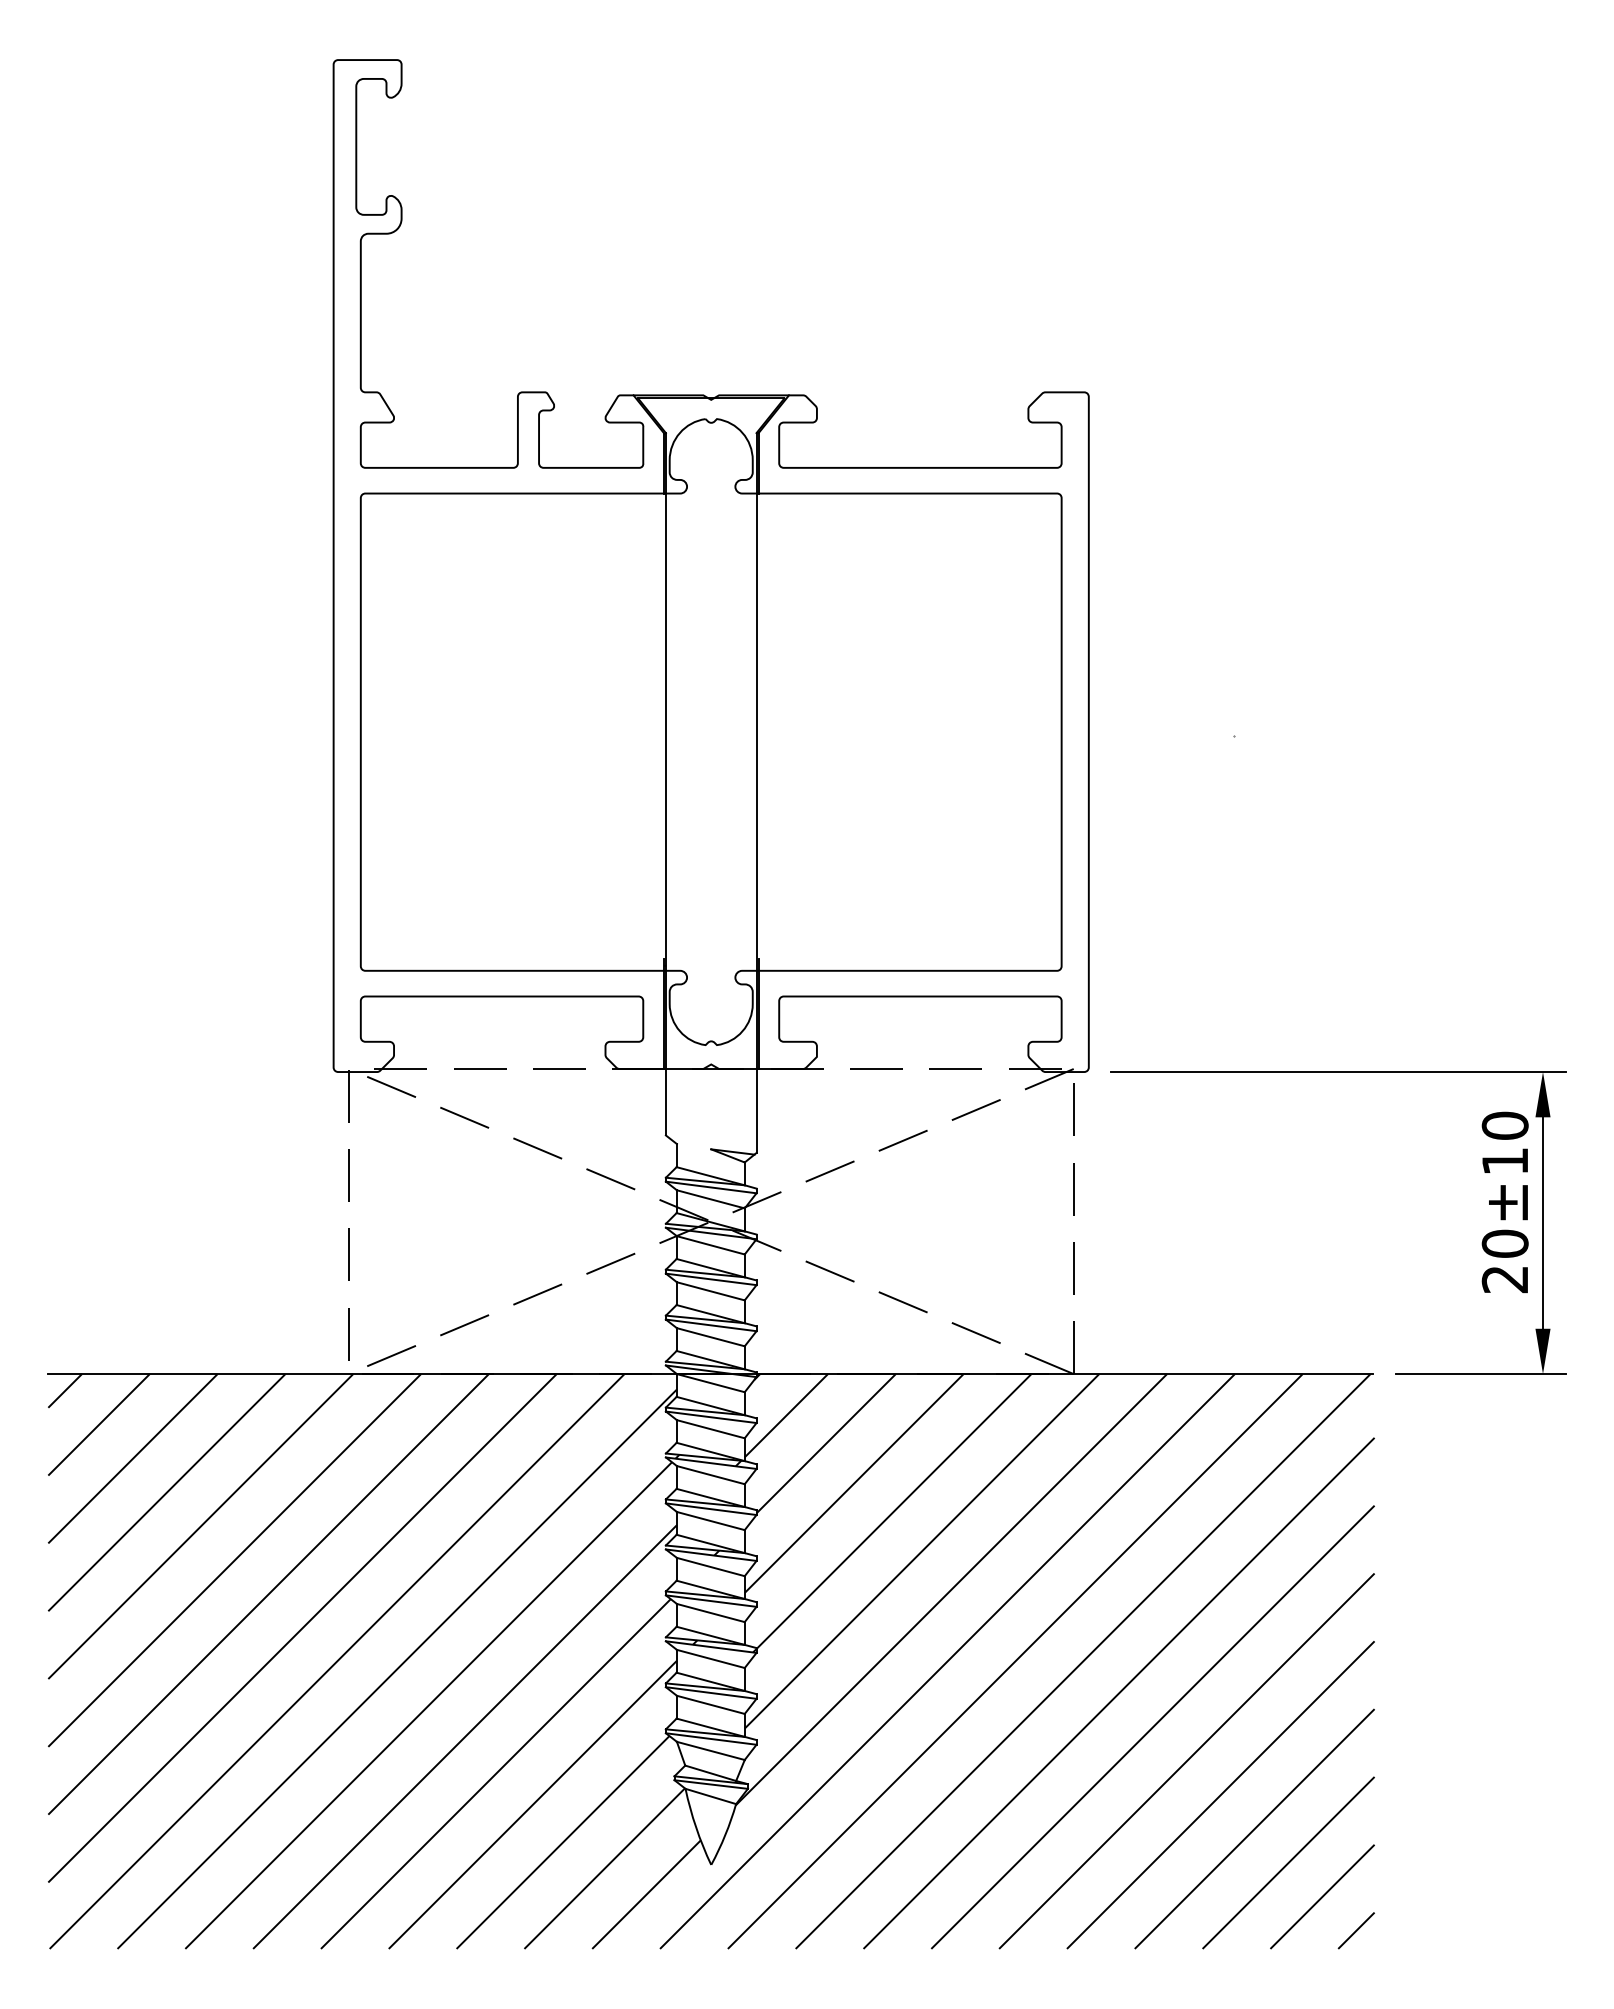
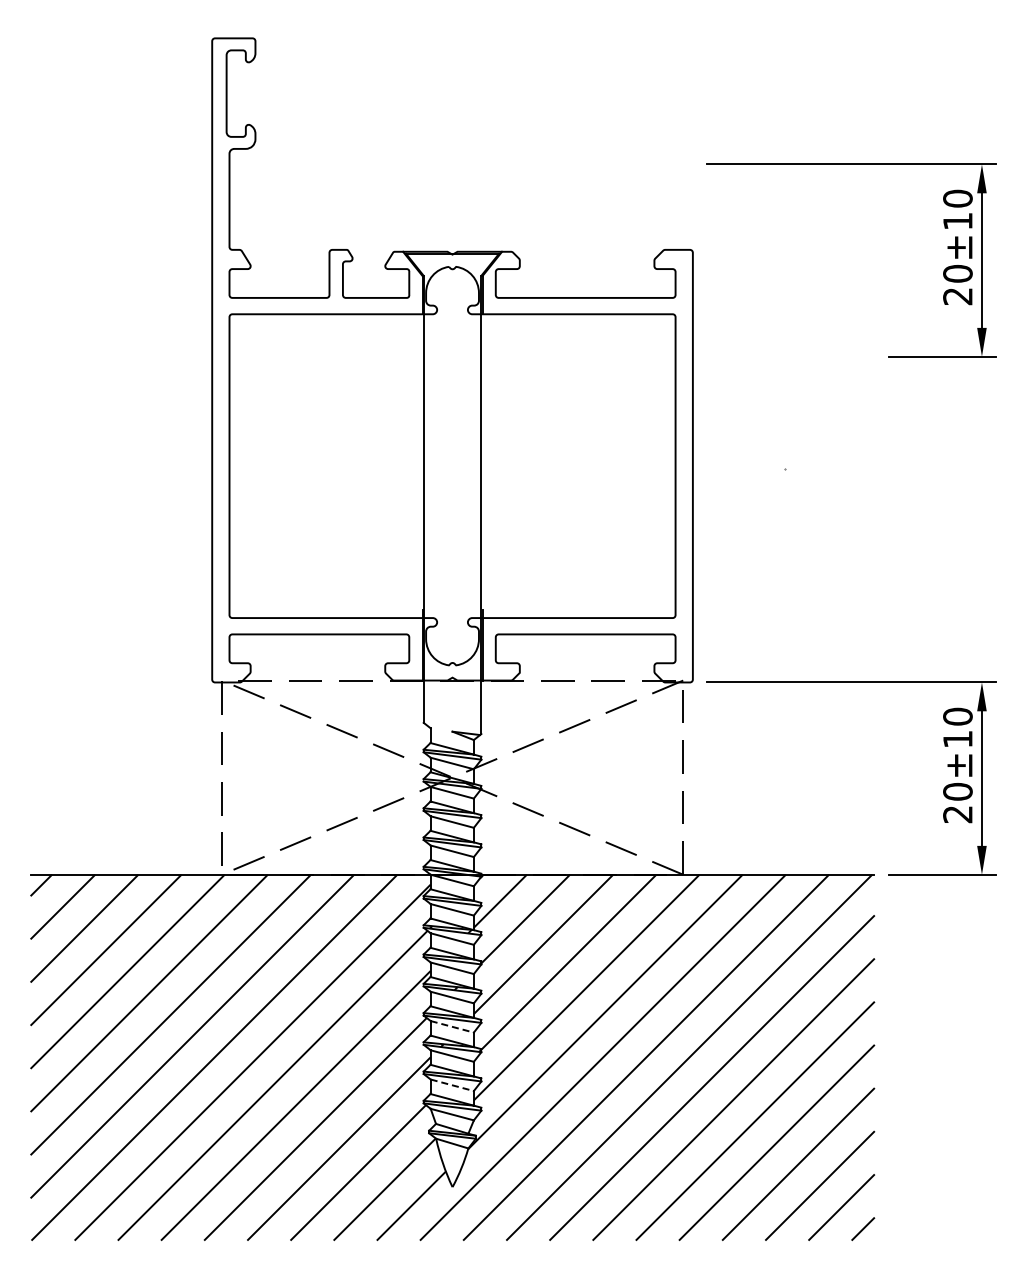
part: (1482, 424) -> (943, 270), added
line: (711, 1612) -> (452, 1026), solid -> dashed
line: (711, 1705) -> (452, 1085), solid -> dashed

